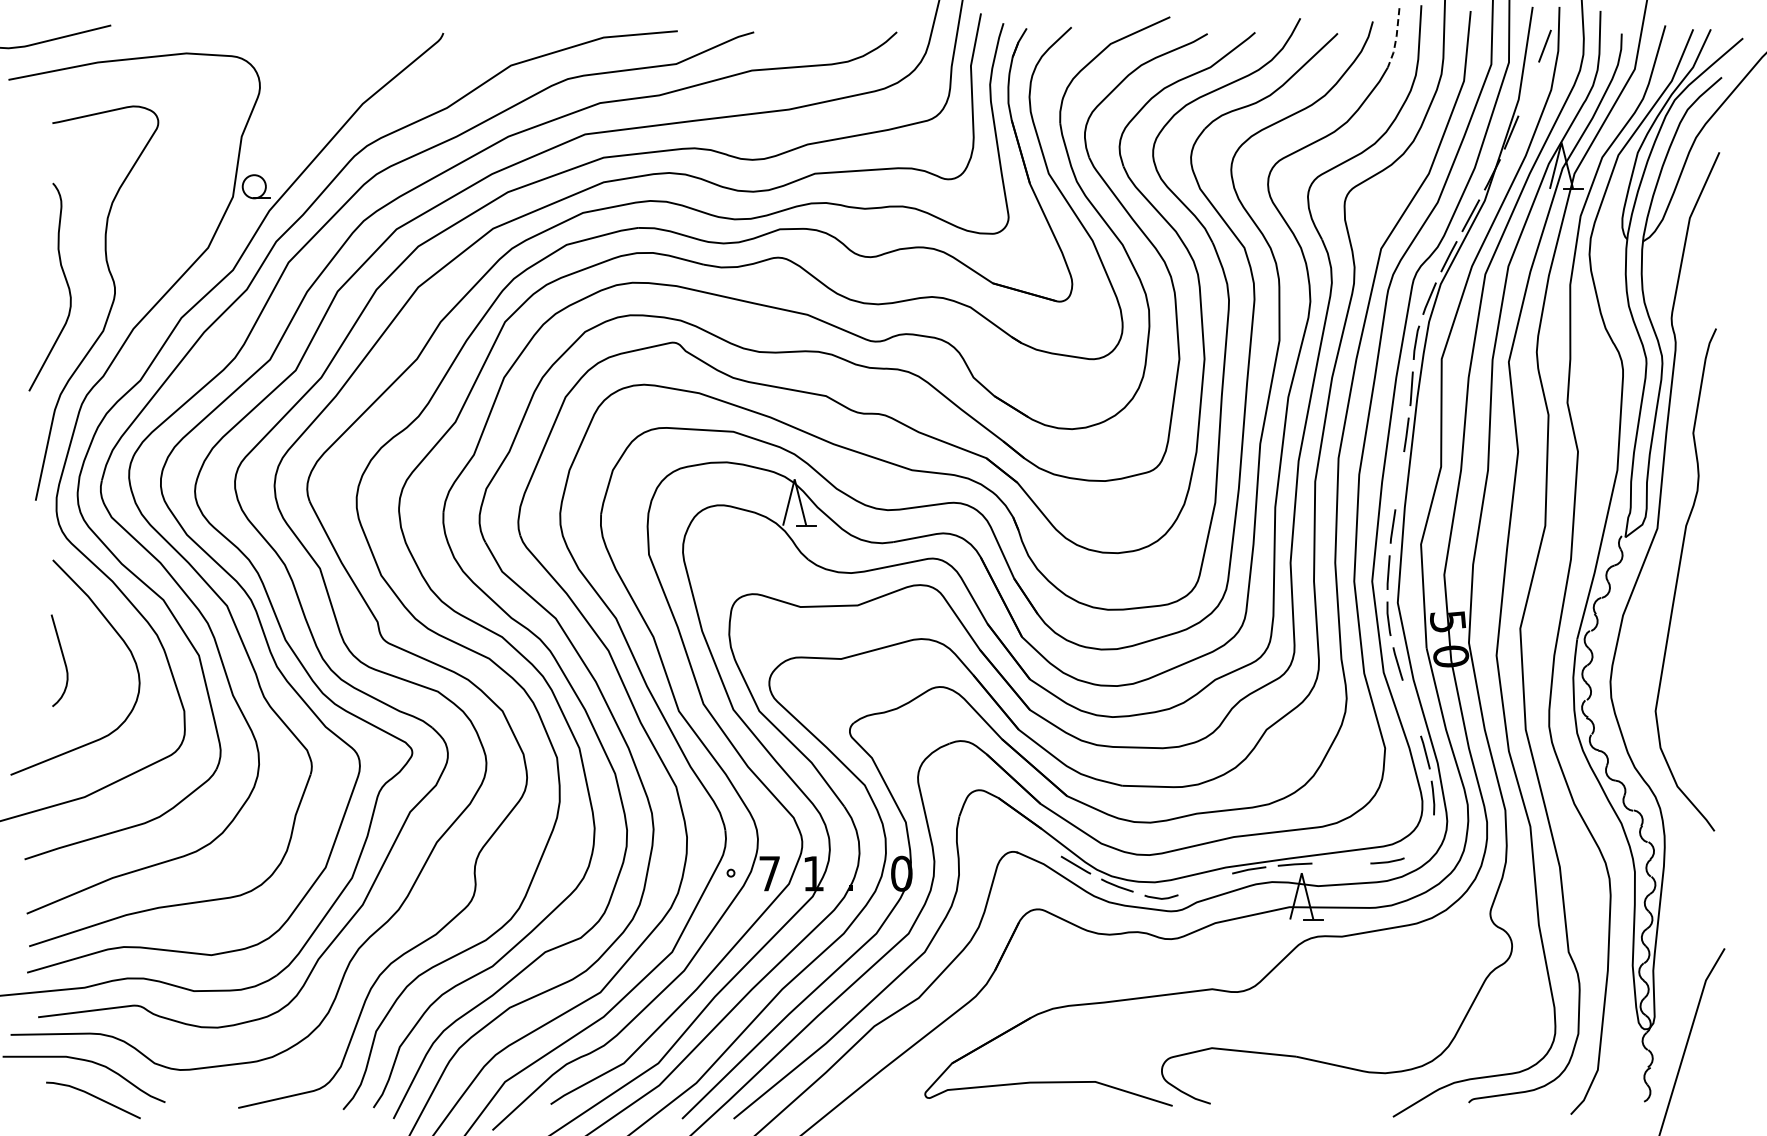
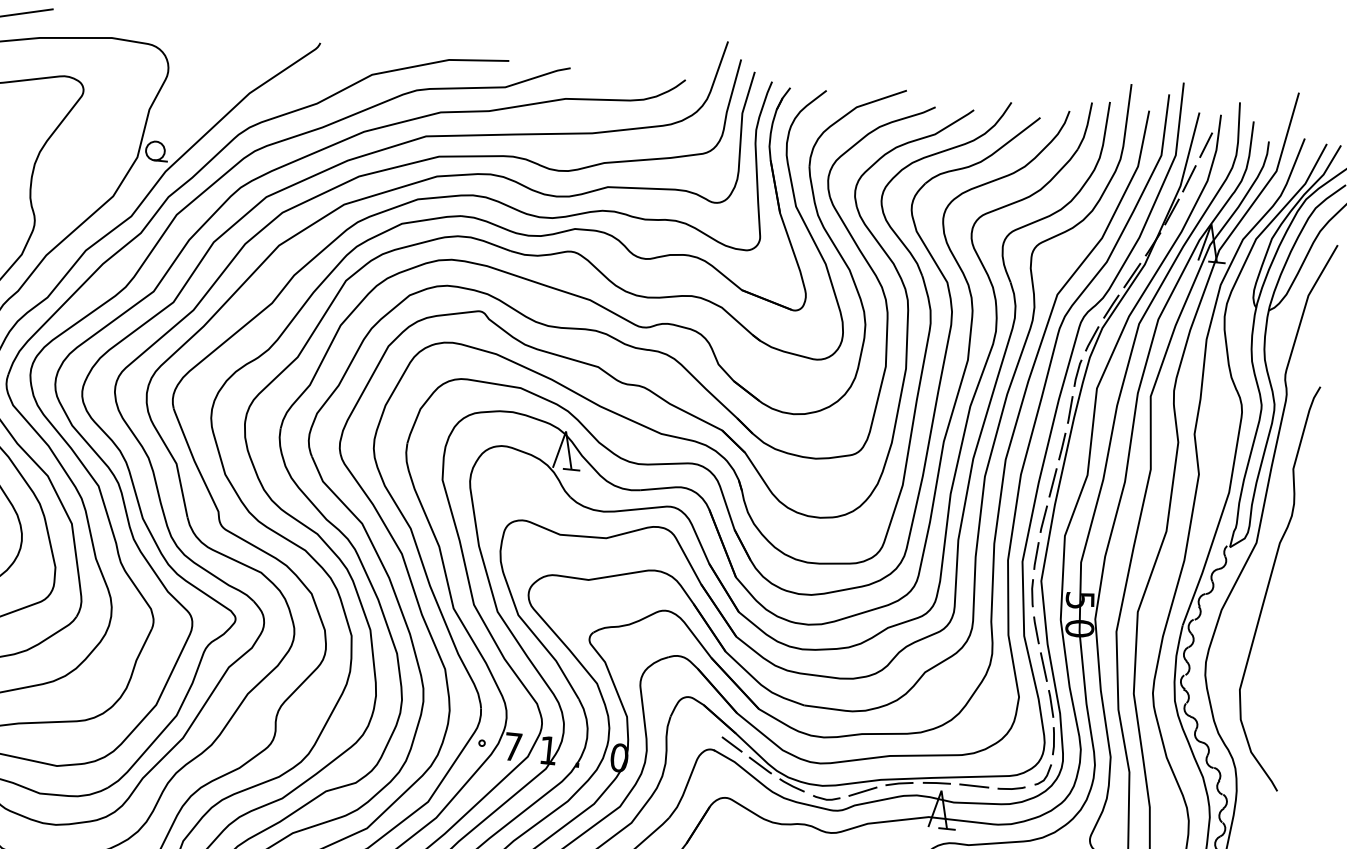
line: (1396, 39) -> (1087, 127), dashed -> solid
line: (1528, 89) -> (1189, 178), added
line: (1399, 480) -> (1052, 482), added
line: (1411, 707) -> (1043, 666), added
line: (1038, 842) -> (732, 744), added
line: (1427, 842) -> (1045, 776), added
line: (1341, 863) -> (974, 786), added
line: (1205, 884) -> (863, 791), added

